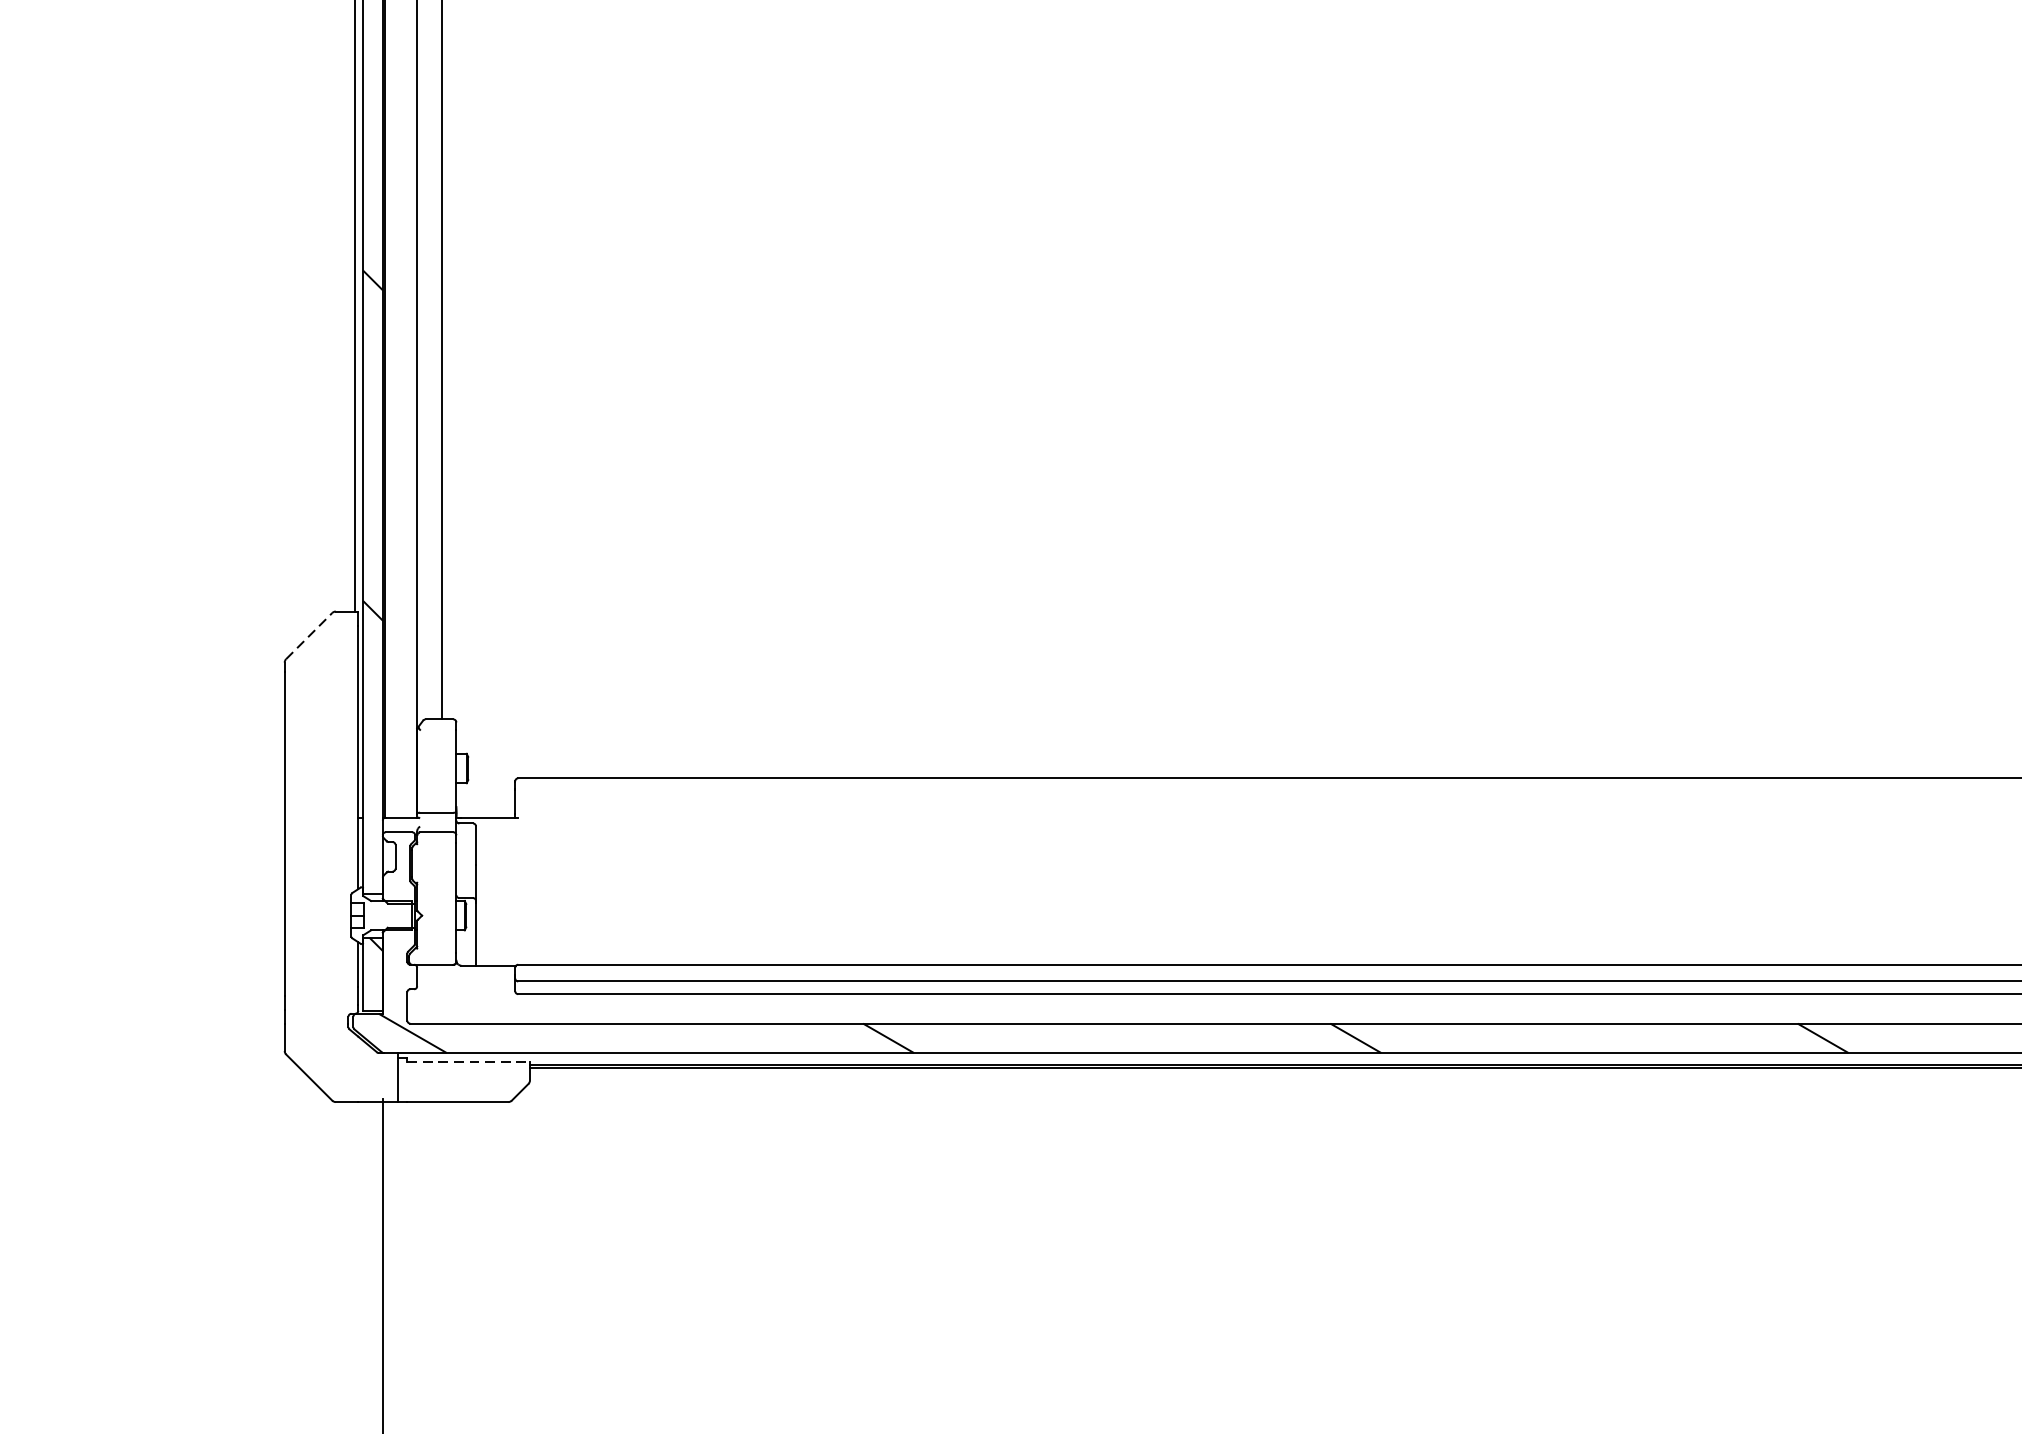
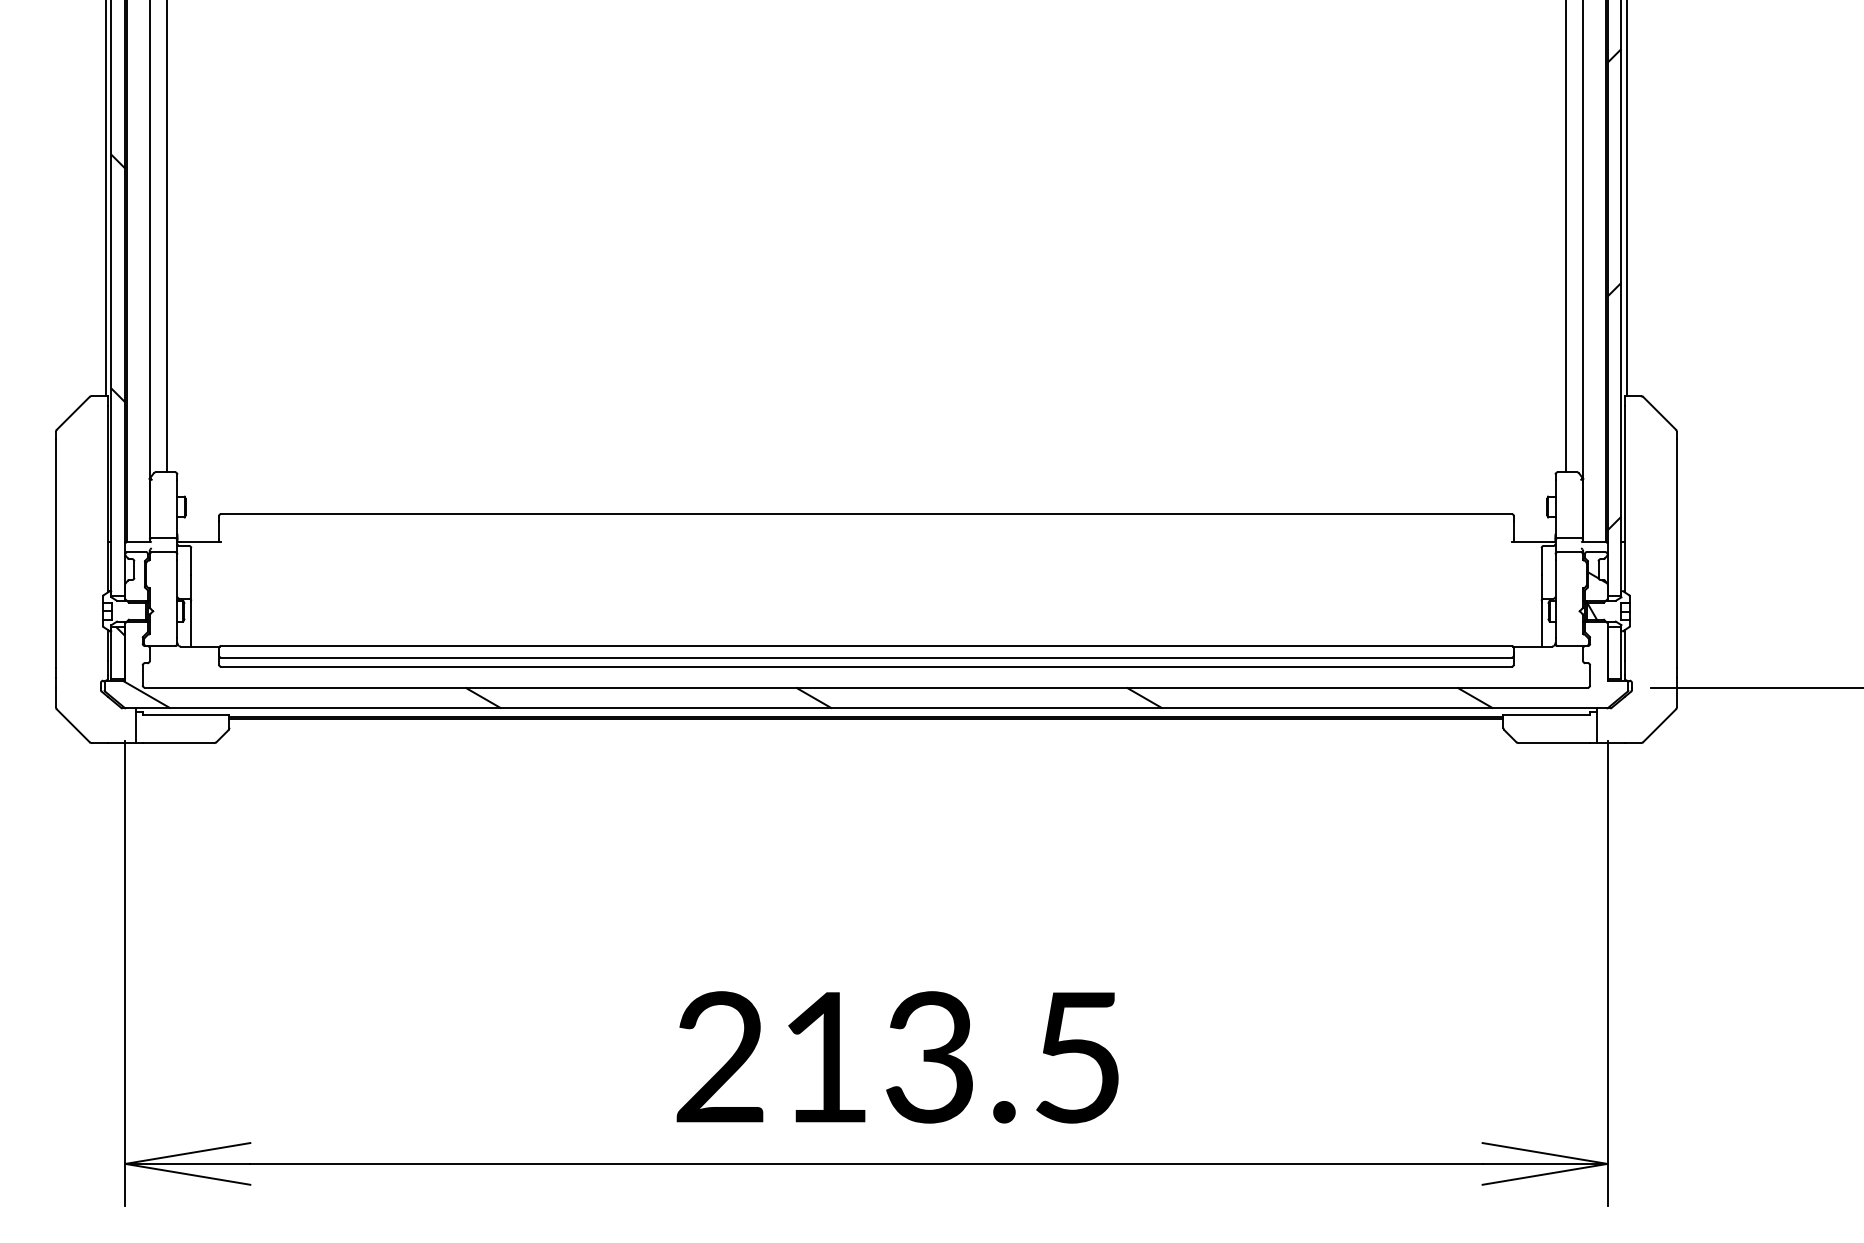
line: (309, 636) -> (73, 413), dashed -> solid
line: (469, 1061) -> (186, 714), dashed -> solid

